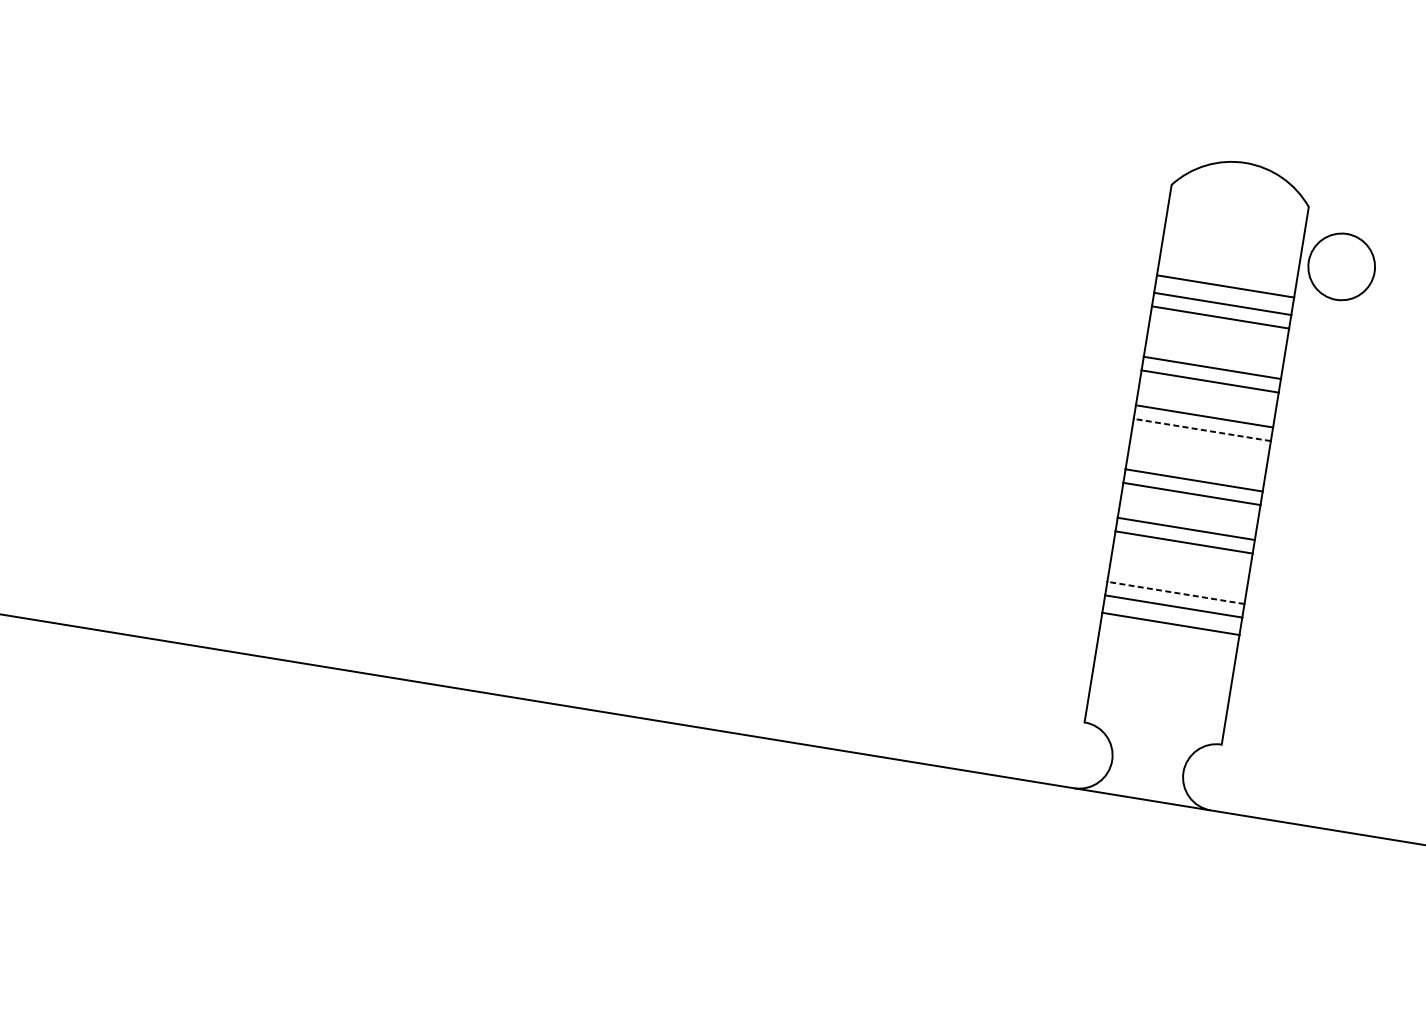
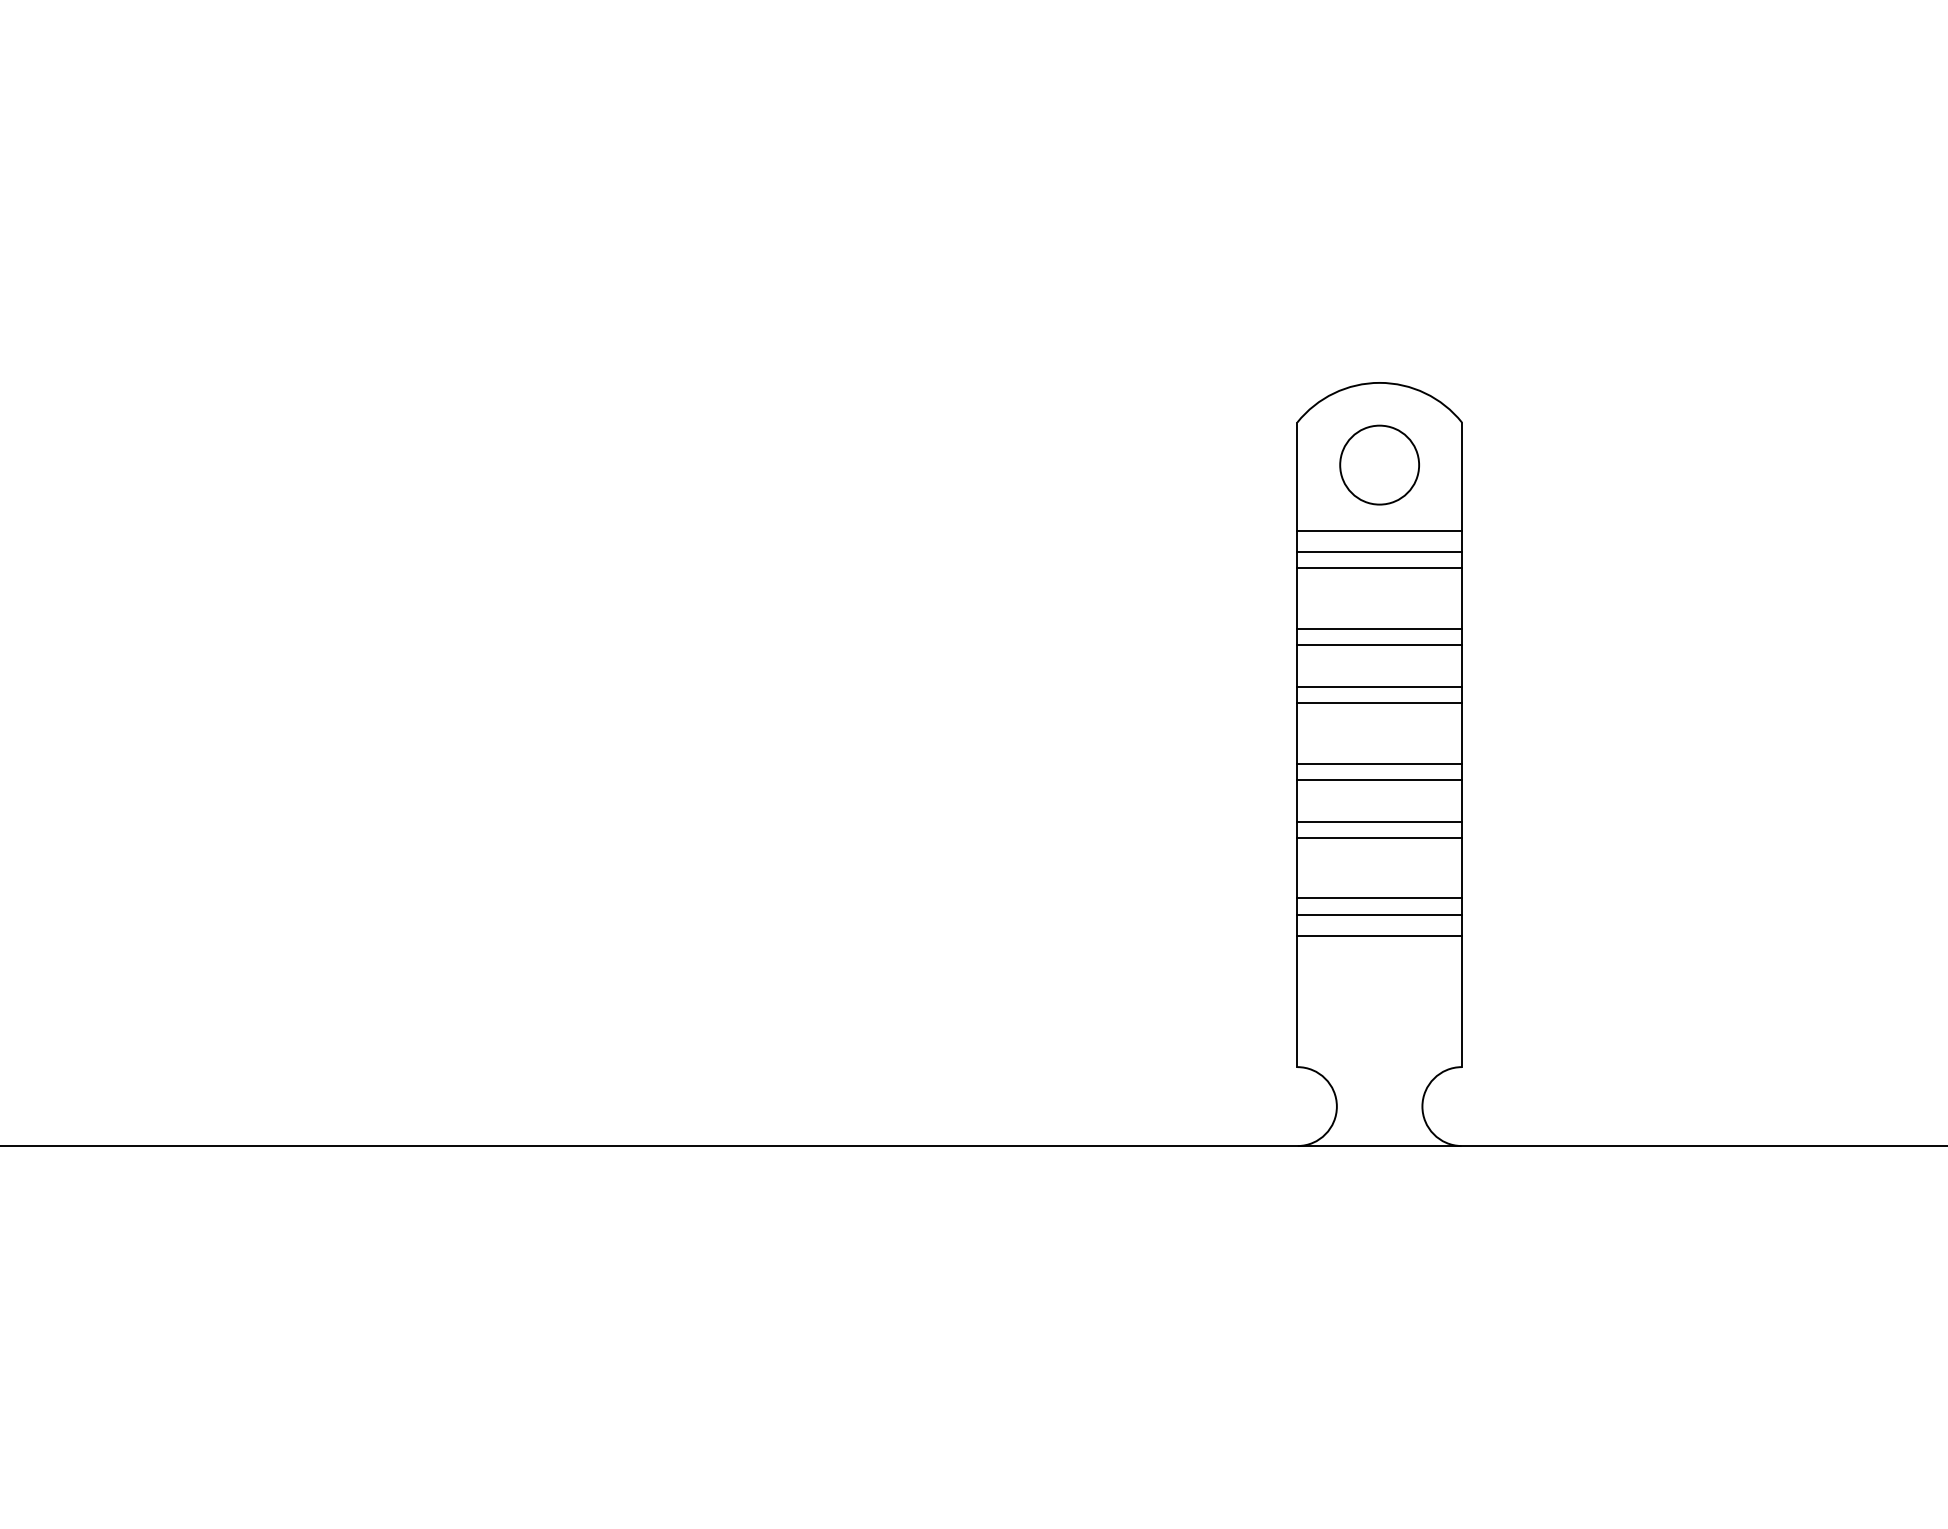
circle: (1341, 266) -> (1379, 464), moved
line: (1202, 430) -> (1379, 703), dashed -> solid
line: (1175, 592) -> (1379, 898), dashed -> solid

